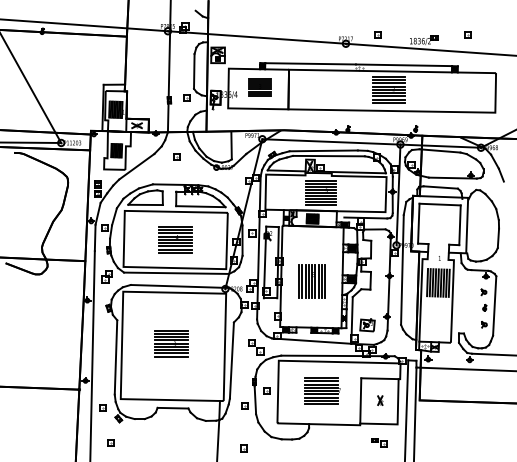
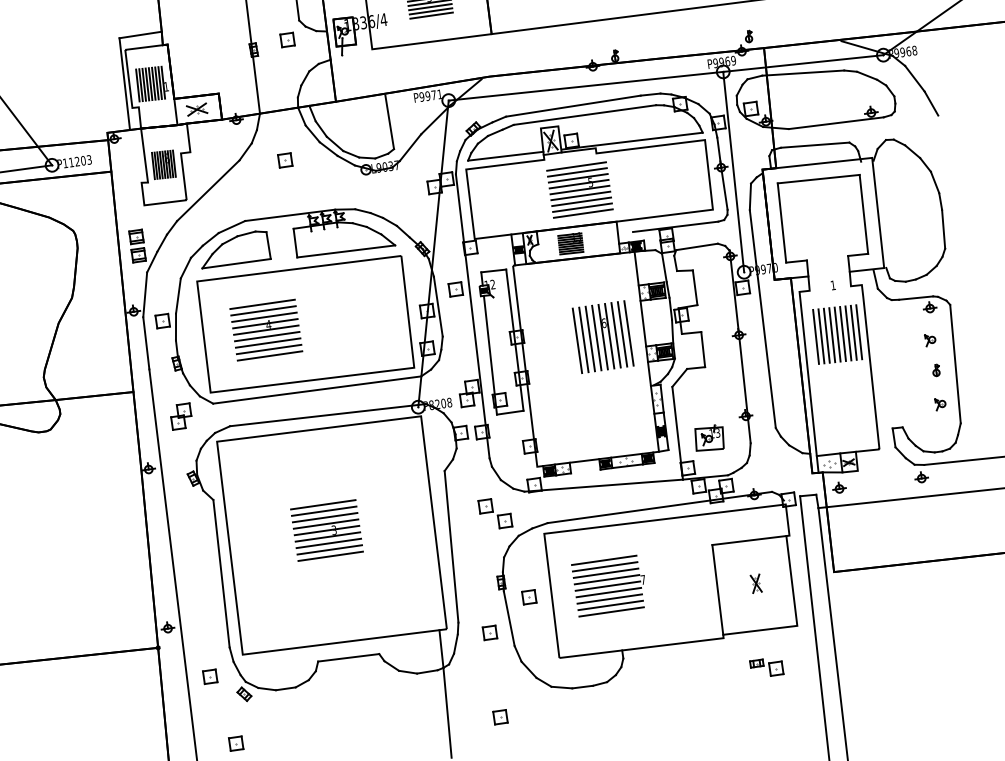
part: (175, 239) -> (265, 329), moved
part: (311, 281) -> (602, 337), moved
part: (322, 390) -> (609, 584), moved

